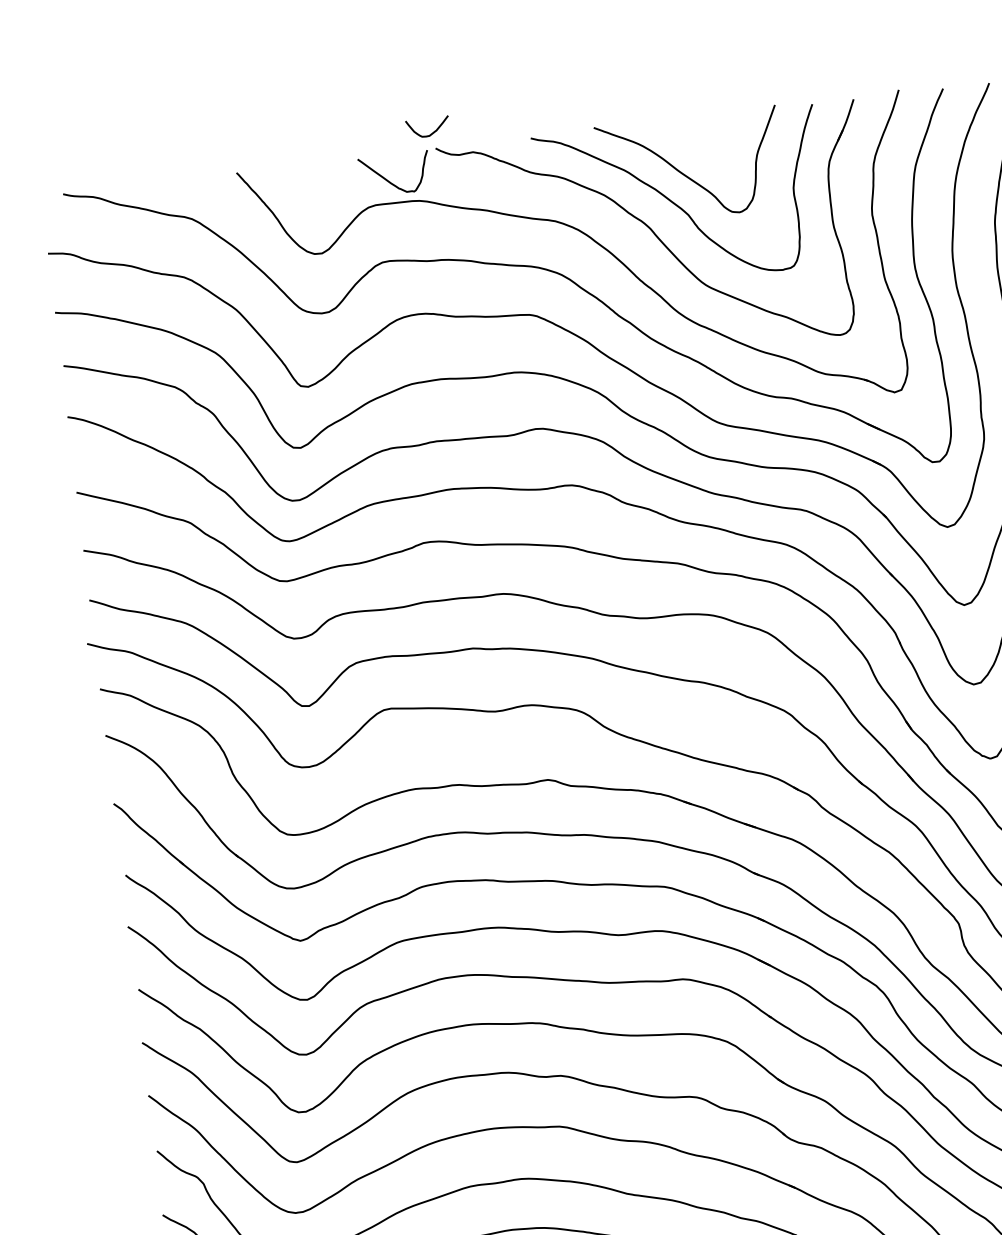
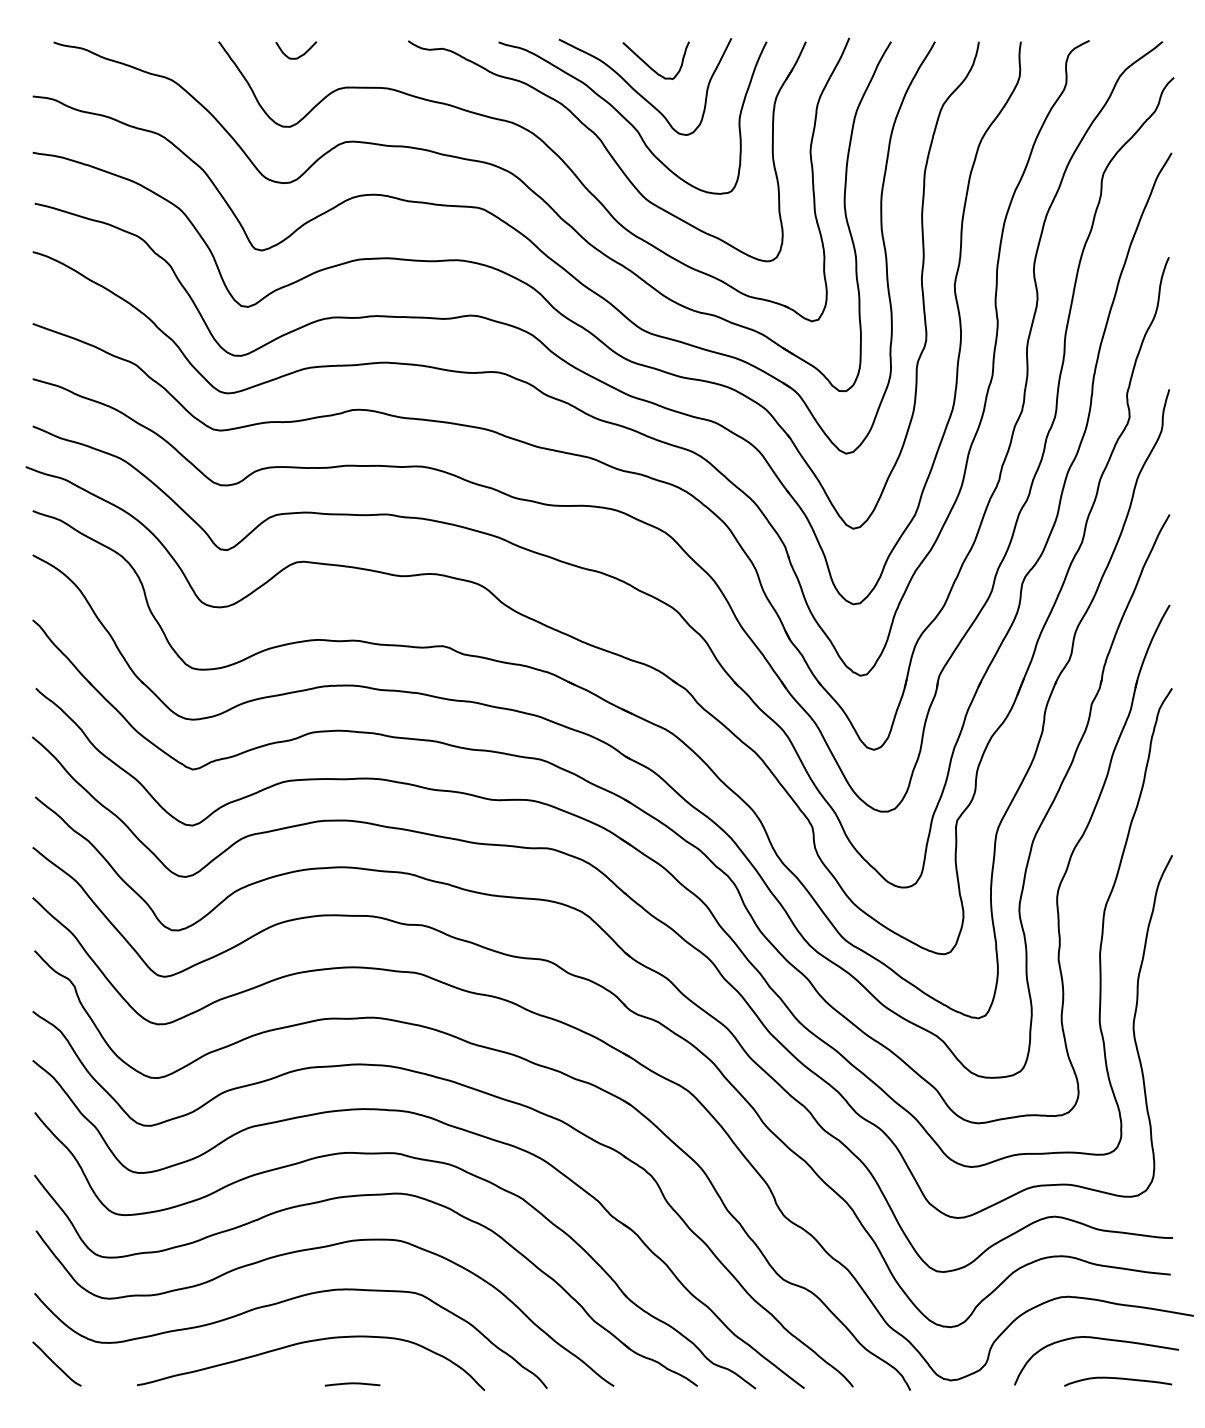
curve: (430, 133) -> (298, 56), moved
curve: (388, 180) -> (649, 65), moved

